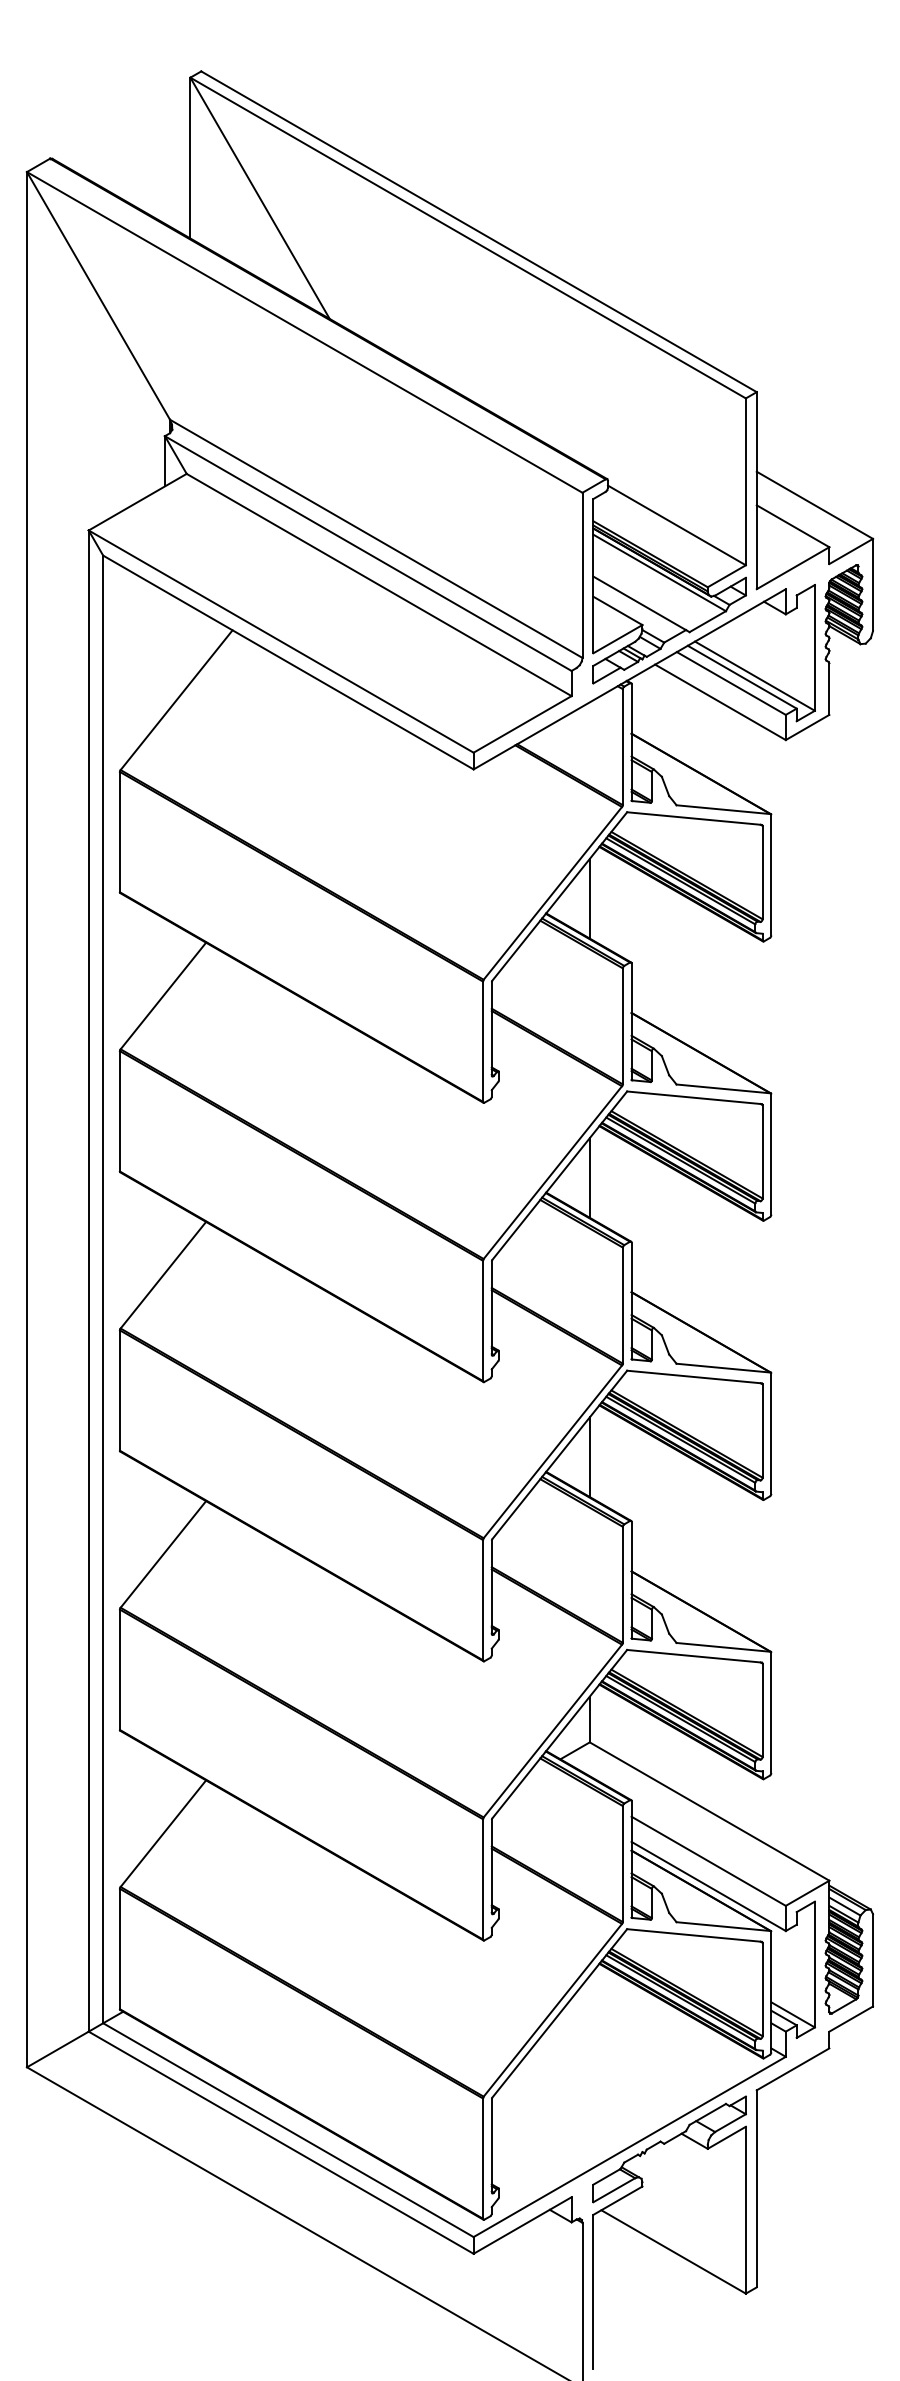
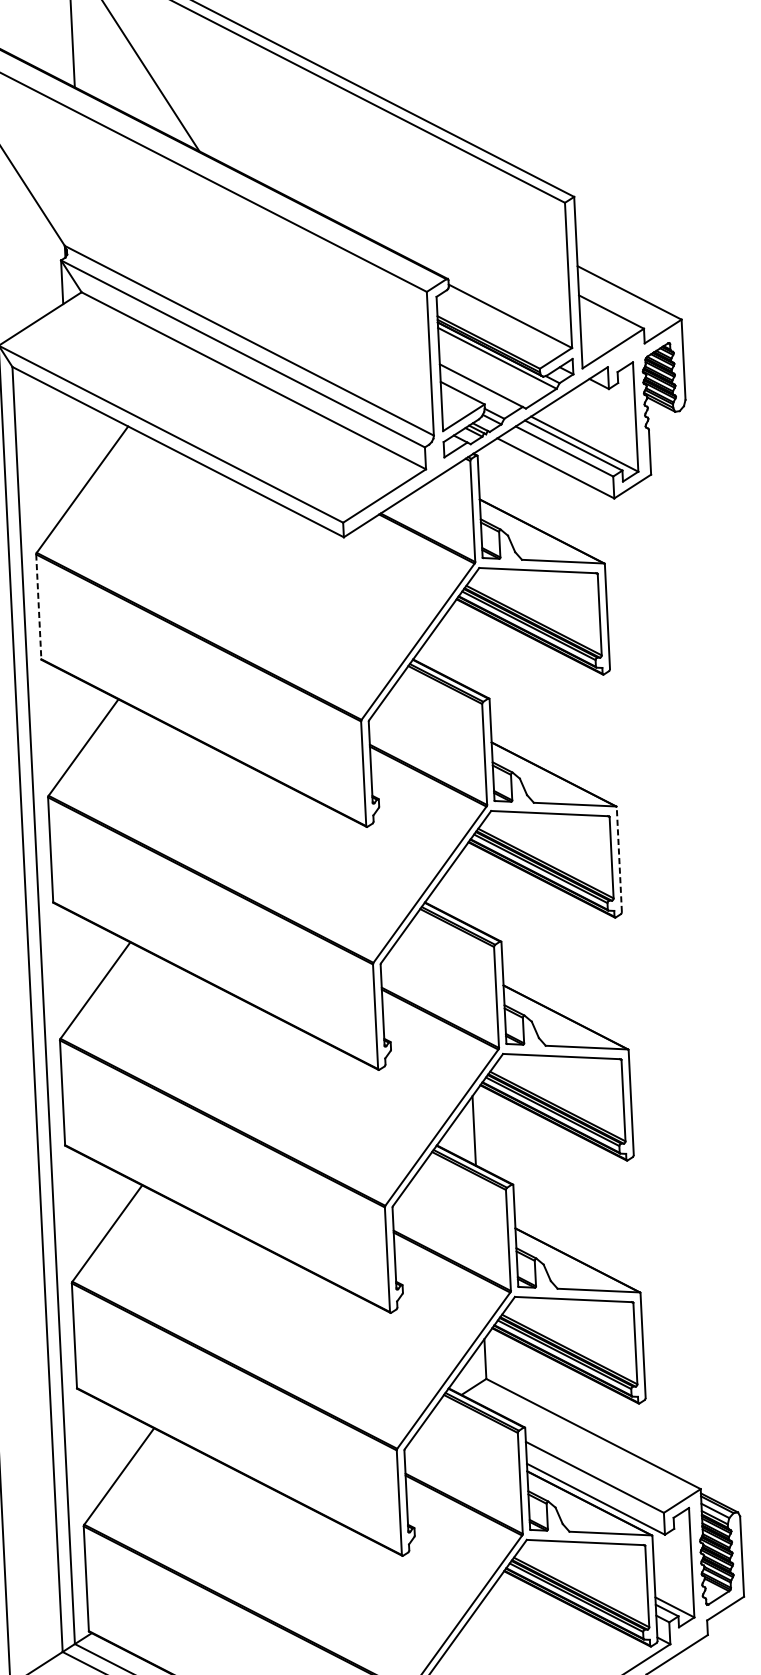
line: (119, 832) -> (38, 607), solid -> dashed
line: (589, 898) -> (450, 644), removed
line: (771, 1154) -> (619, 859), solid -> dashed
line: (589, 1177) -> (462, 887), removed

